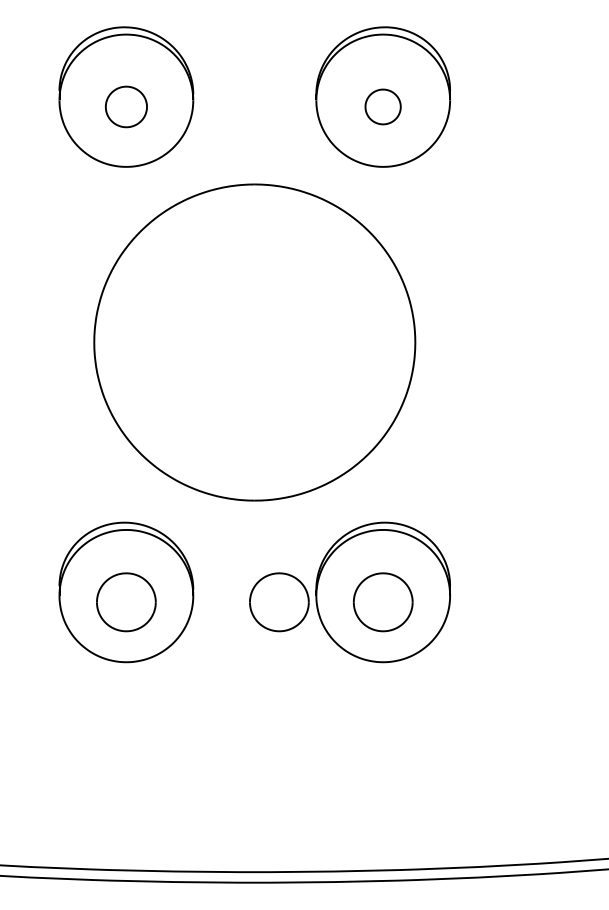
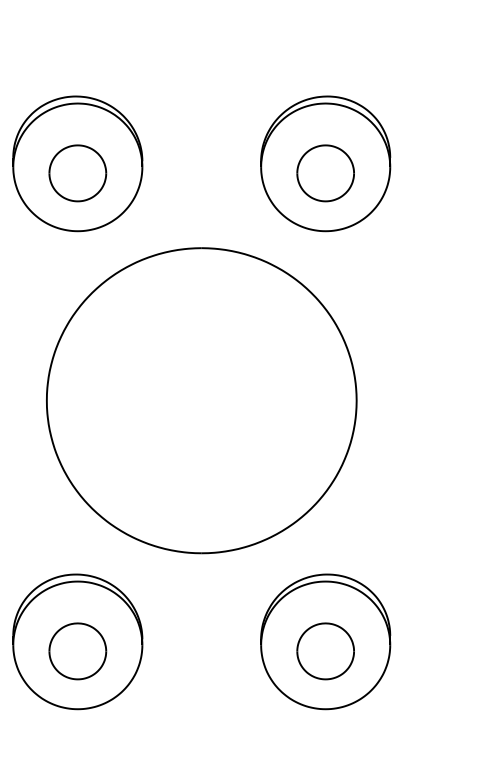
part: (126, 106) -> (77, 172), size x1.43
part: (382, 106) -> (324, 172), size x1.67
part: (279, 602) -> (225, 651), removed

